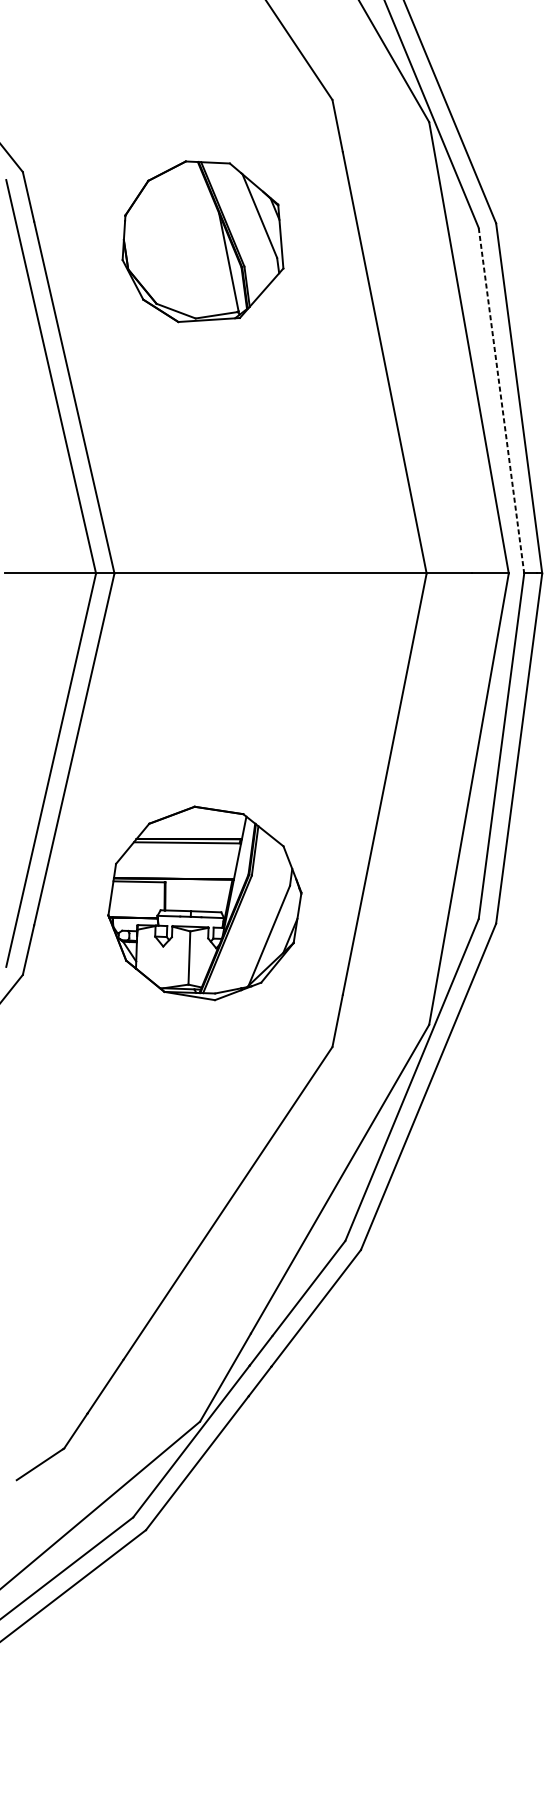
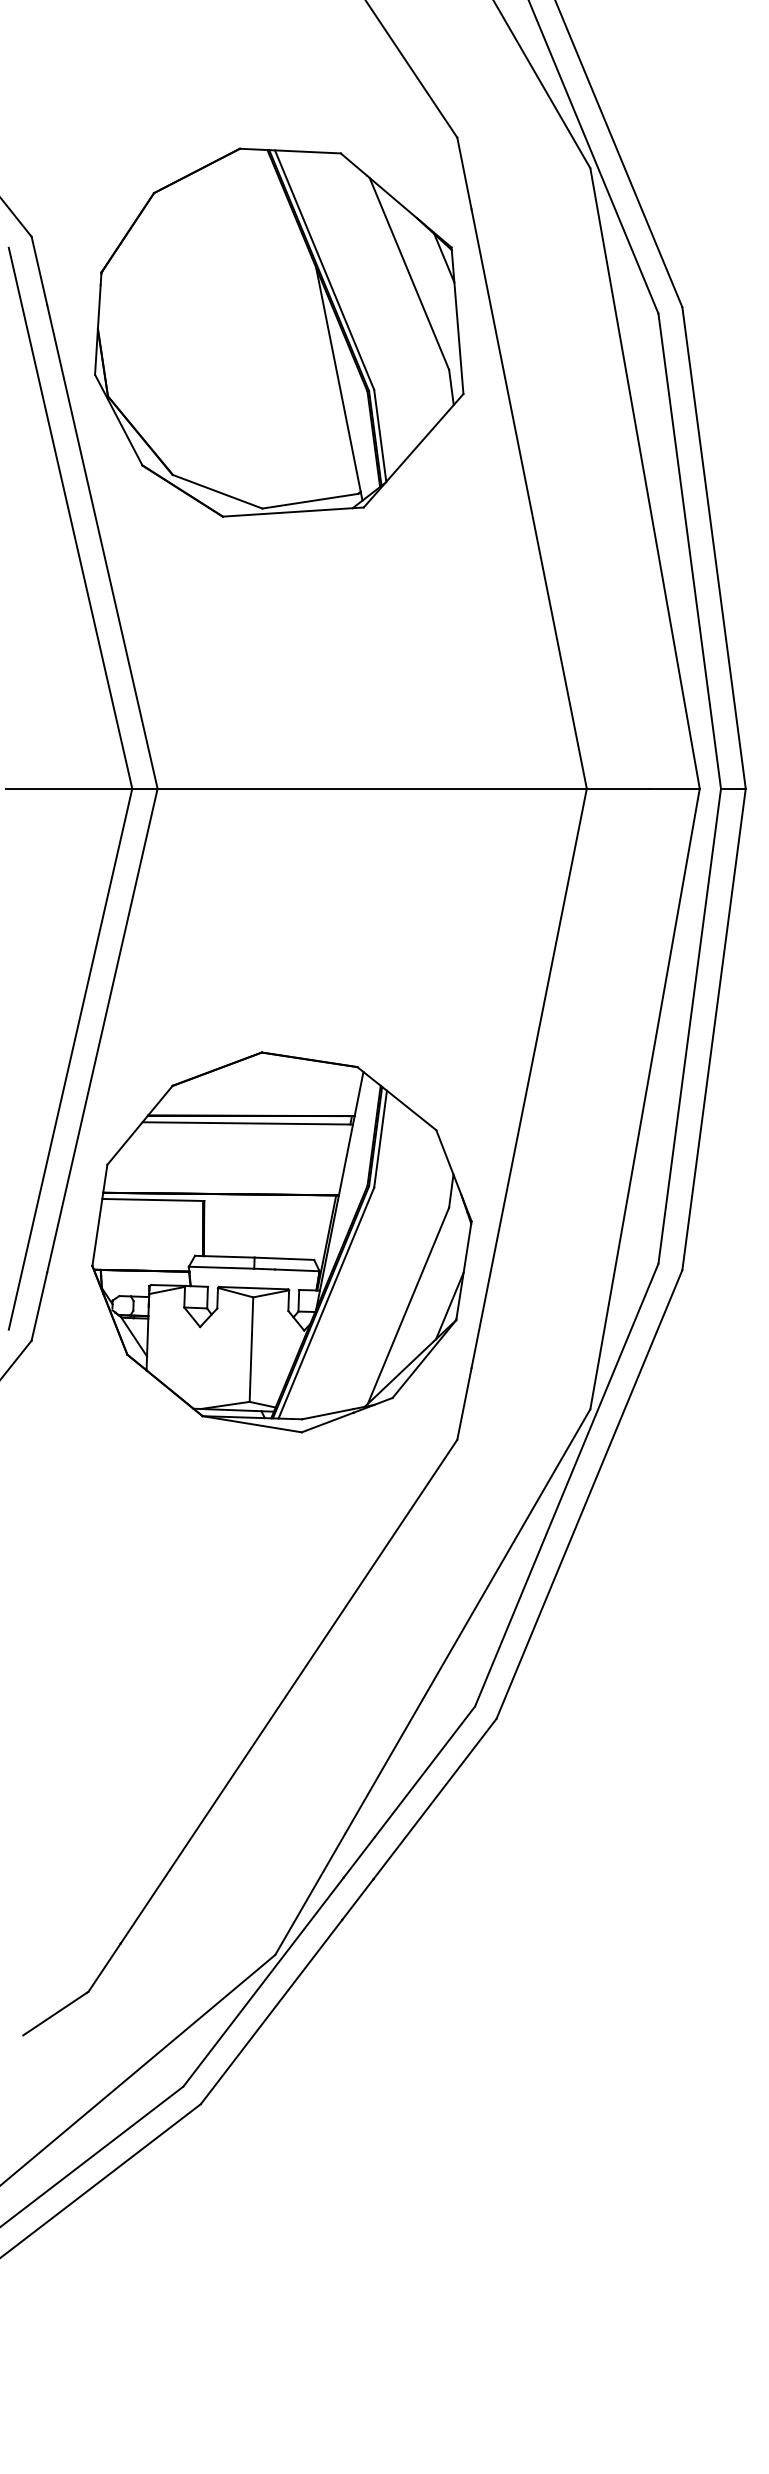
part: (203, 241) -> (279, 332), size x1.67
line: (501, 400) -> (689, 551), dashed -> solid
part: (204, 903) -> (281, 1242), size x1.43

